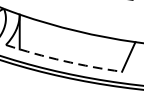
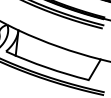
arc: (63, 60) -> (46, 67), dashed -> solid

